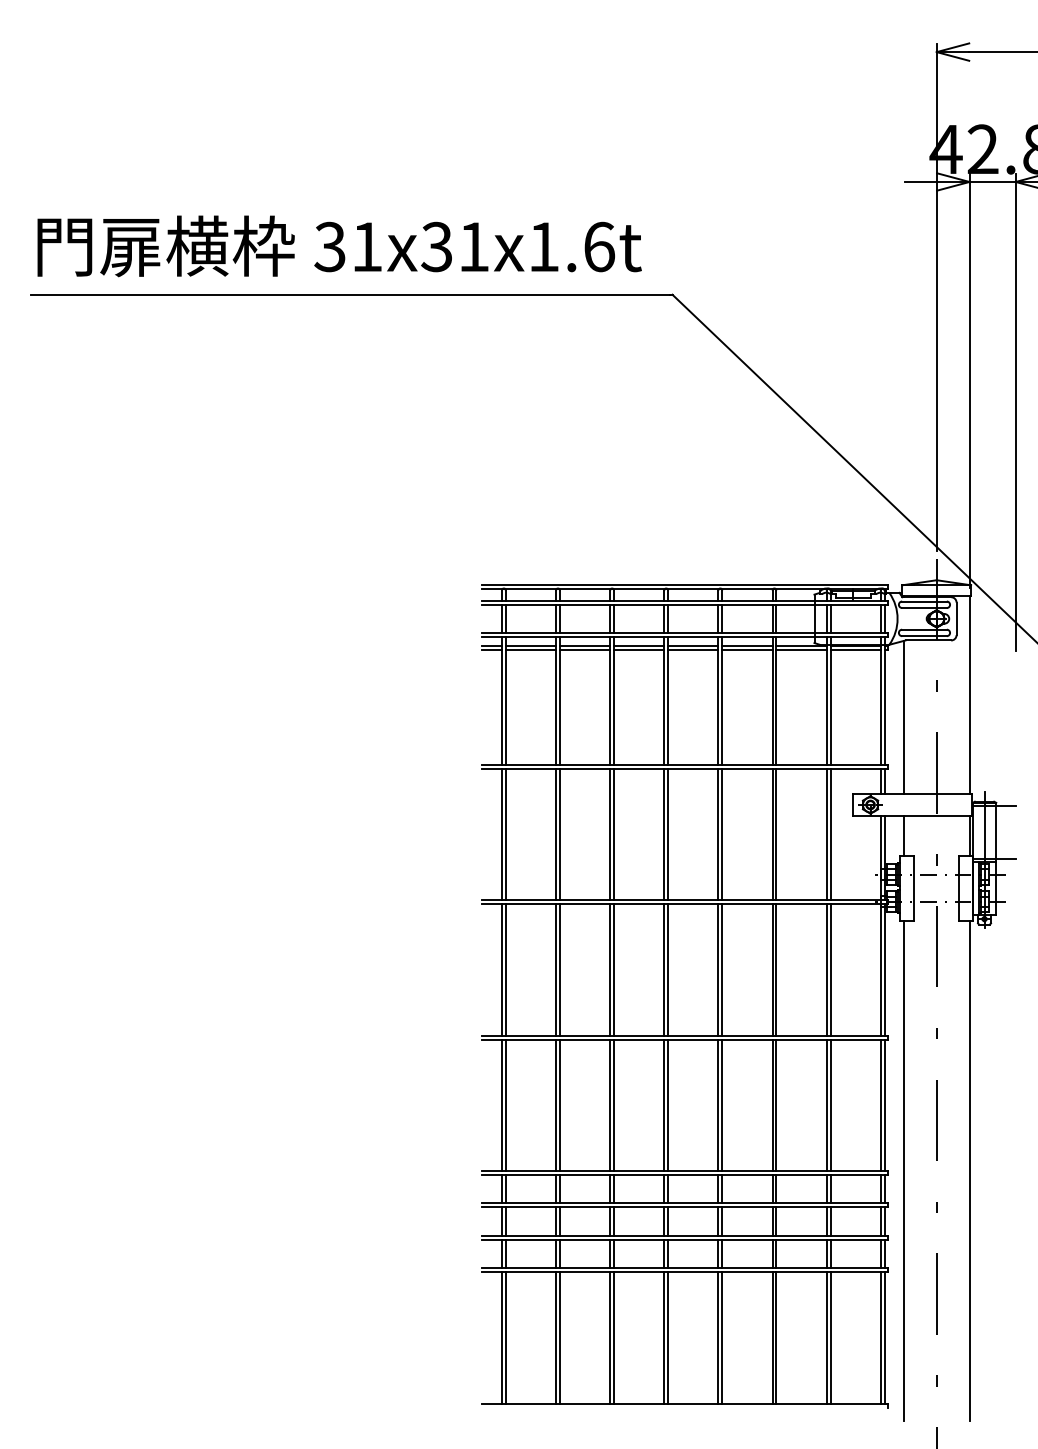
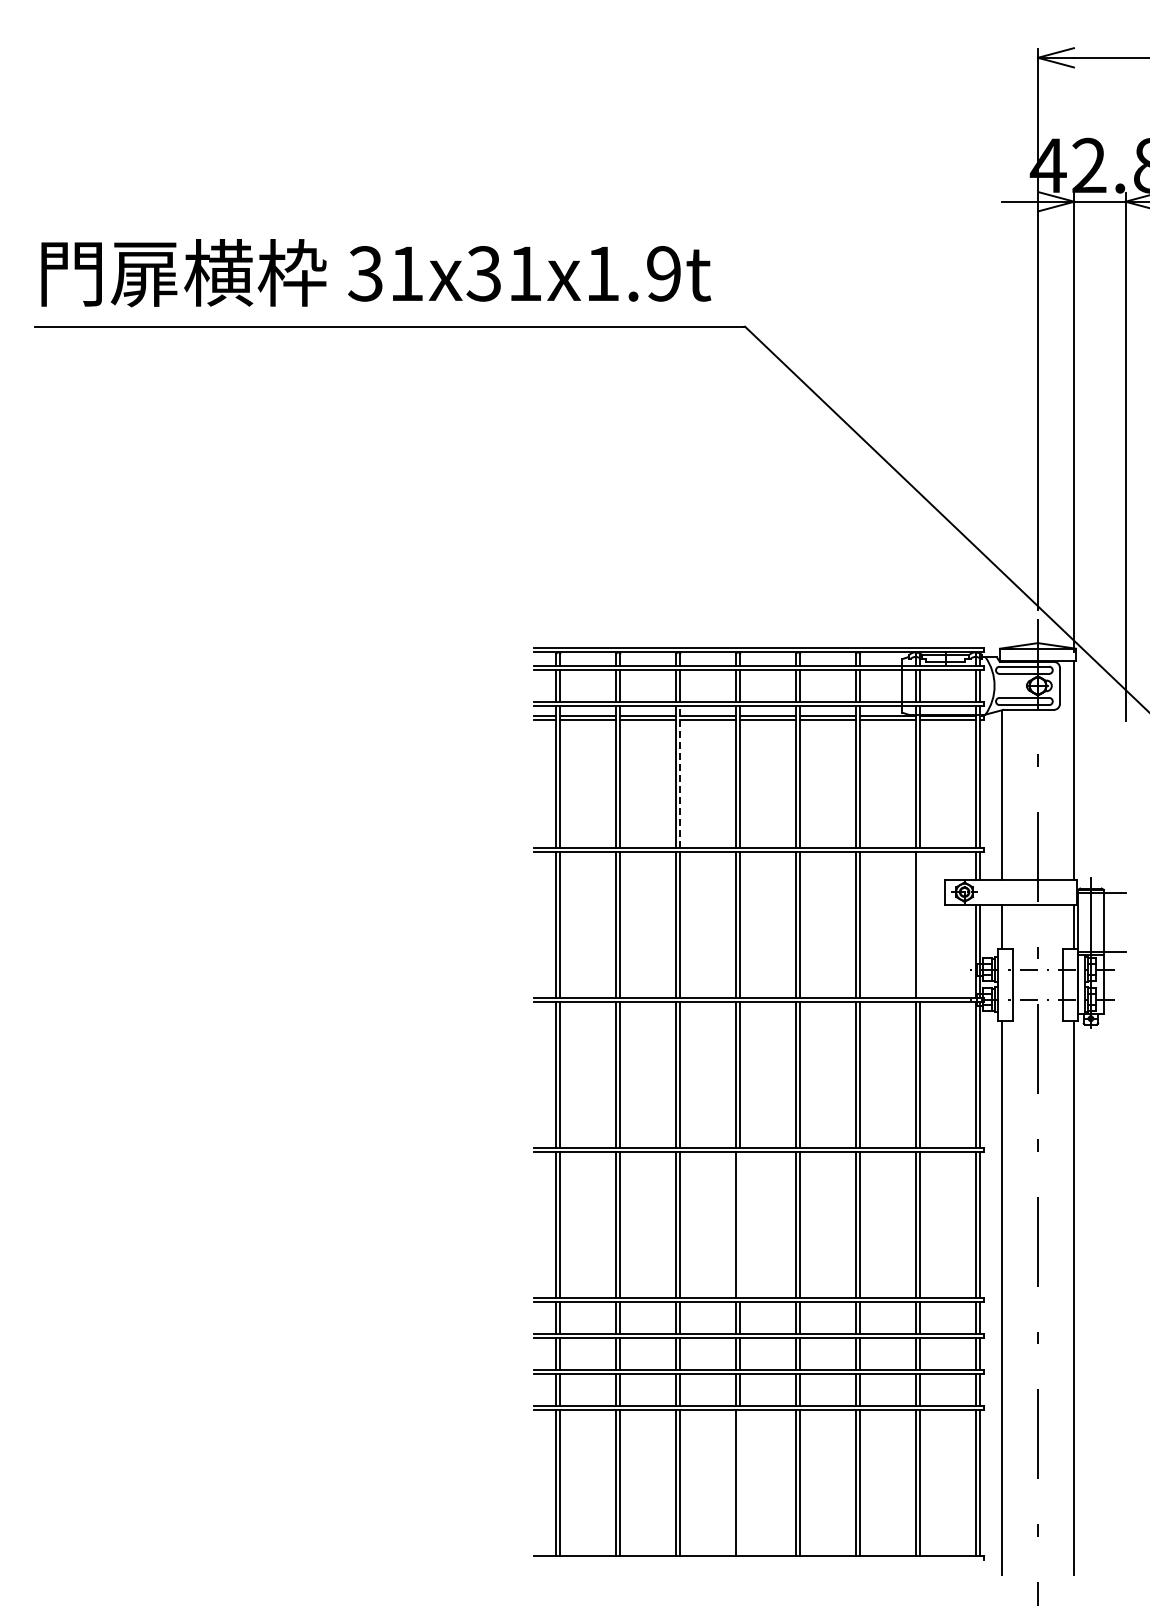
text: (599, 246) -> (664, 273), 31x31x1.6t -> 31x31x1.9t
line: (614, 700) -> (680, 776), solid -> dashed
line: (830, 834) -> (920, 924), removed
line: (668, 1104) -> (740, 1224), removed
line: (668, 1337) -> (740, 1482), removed

